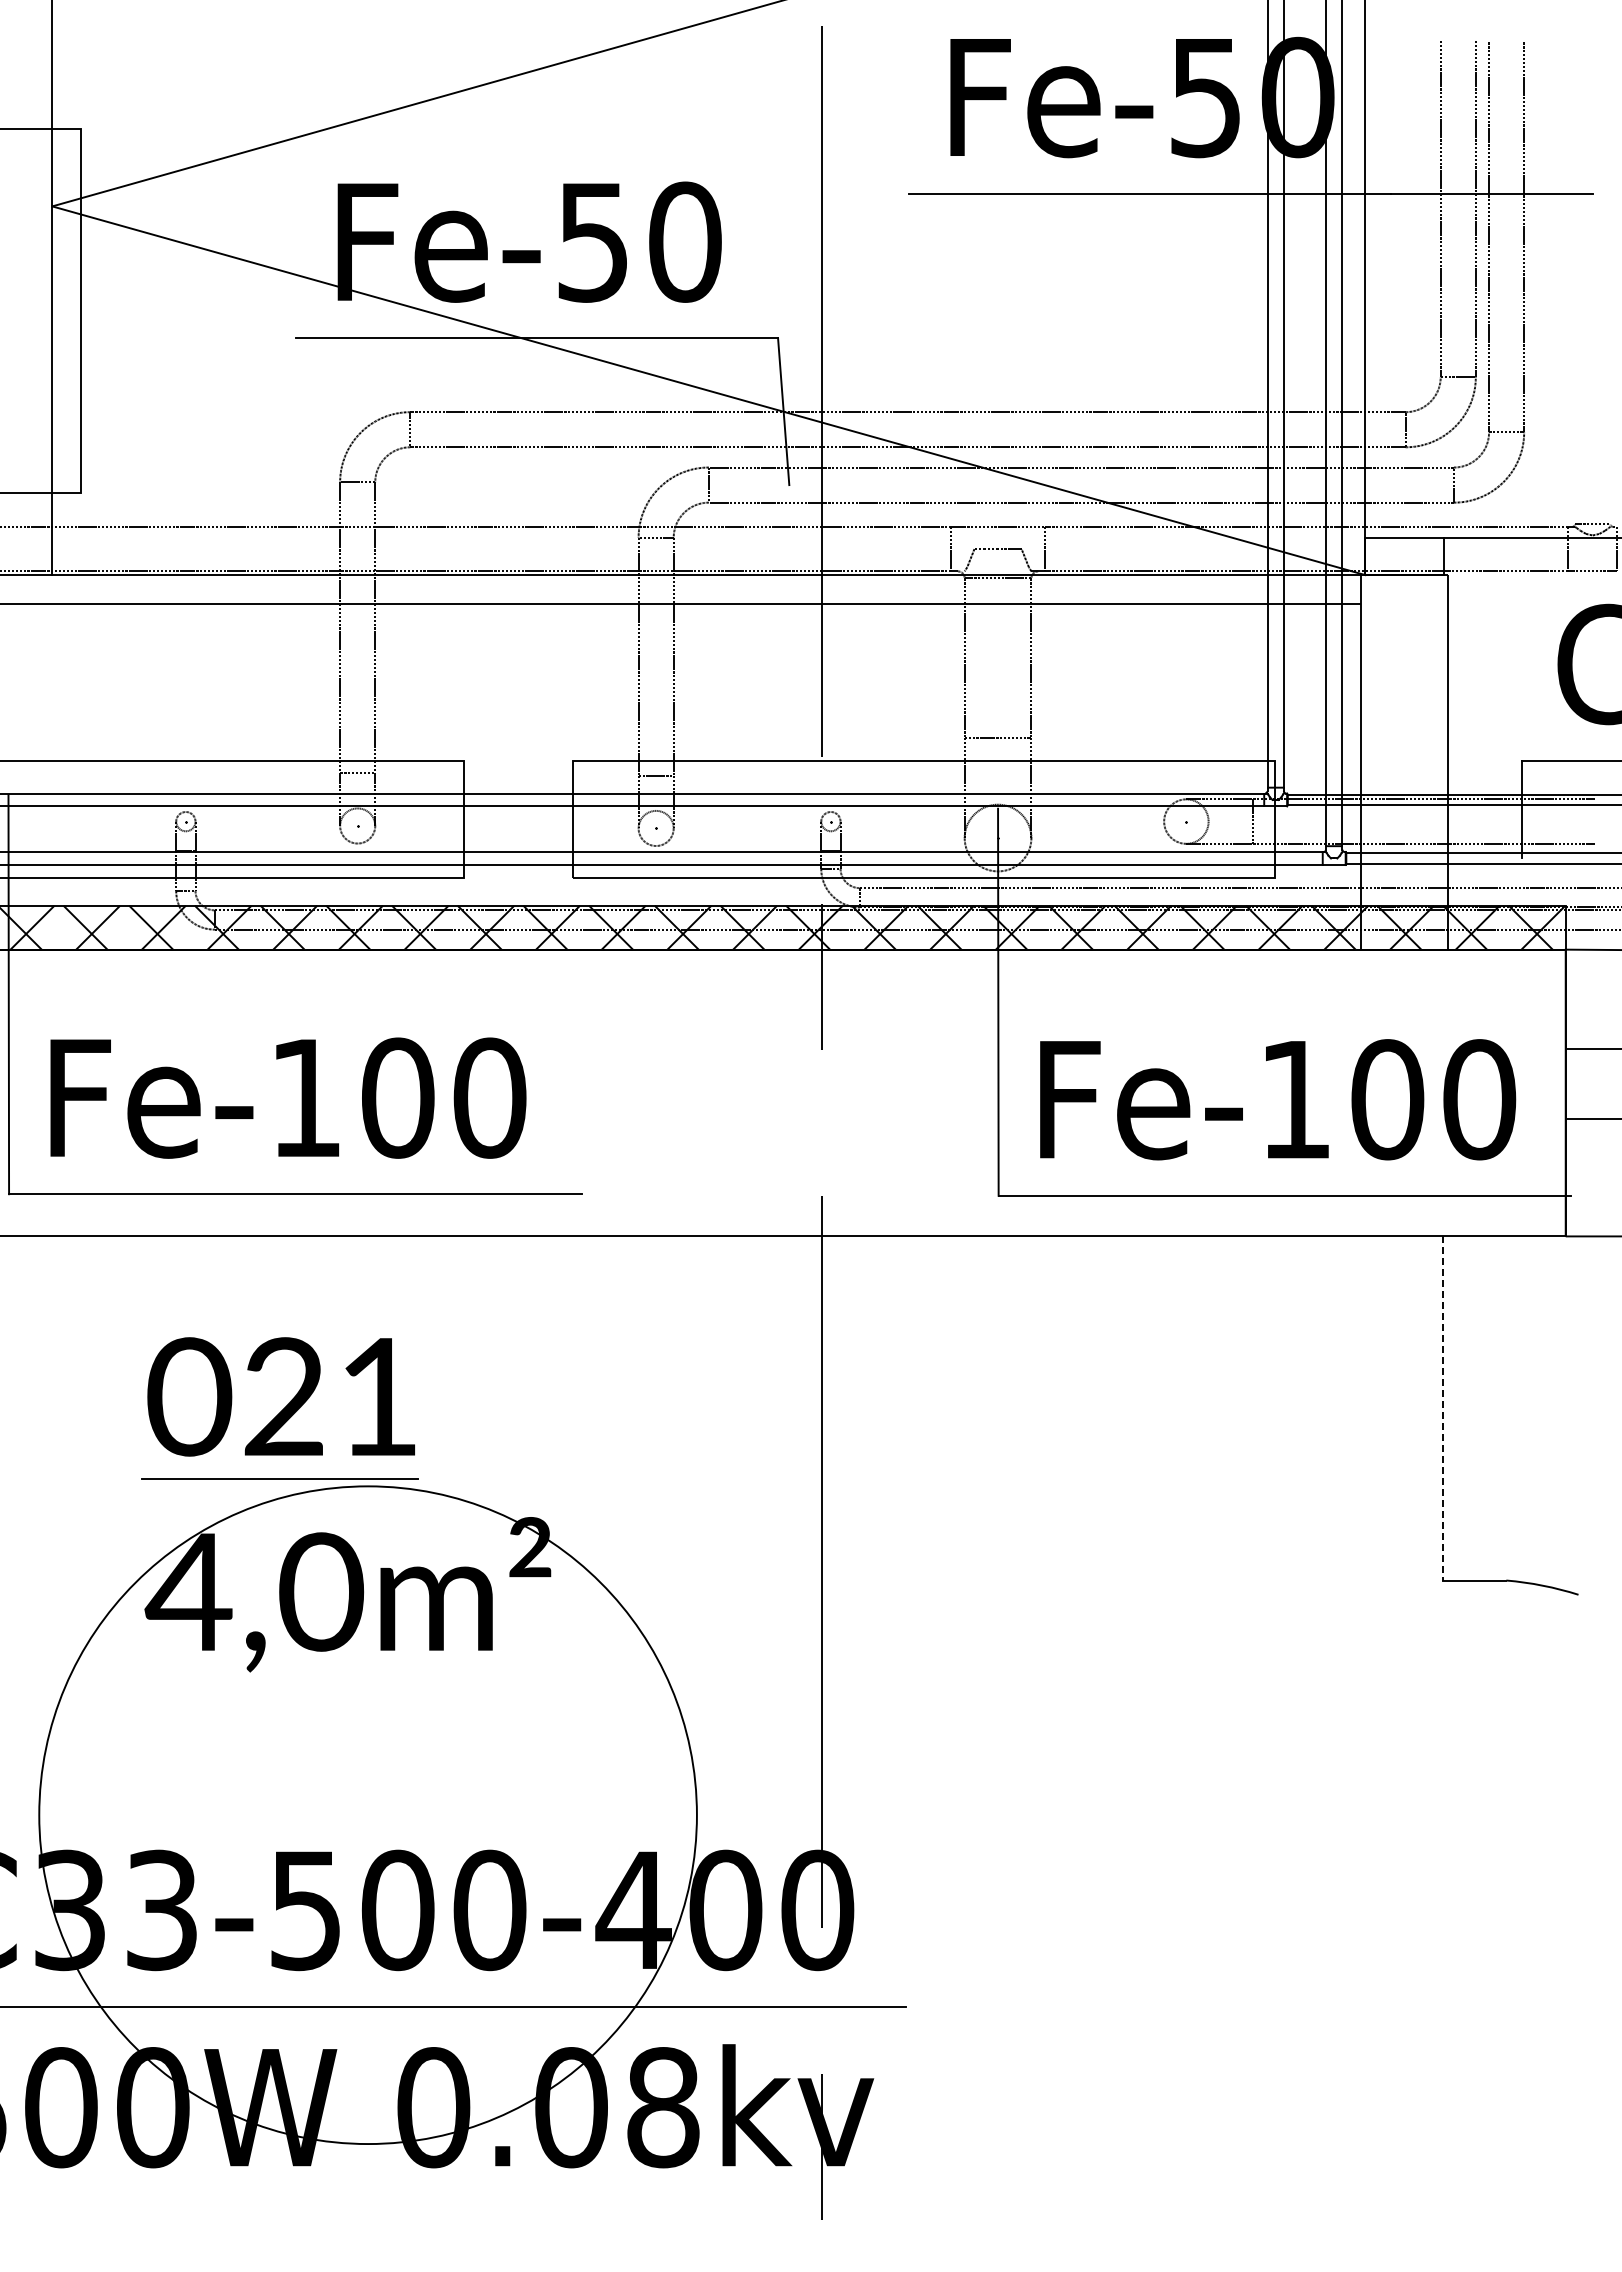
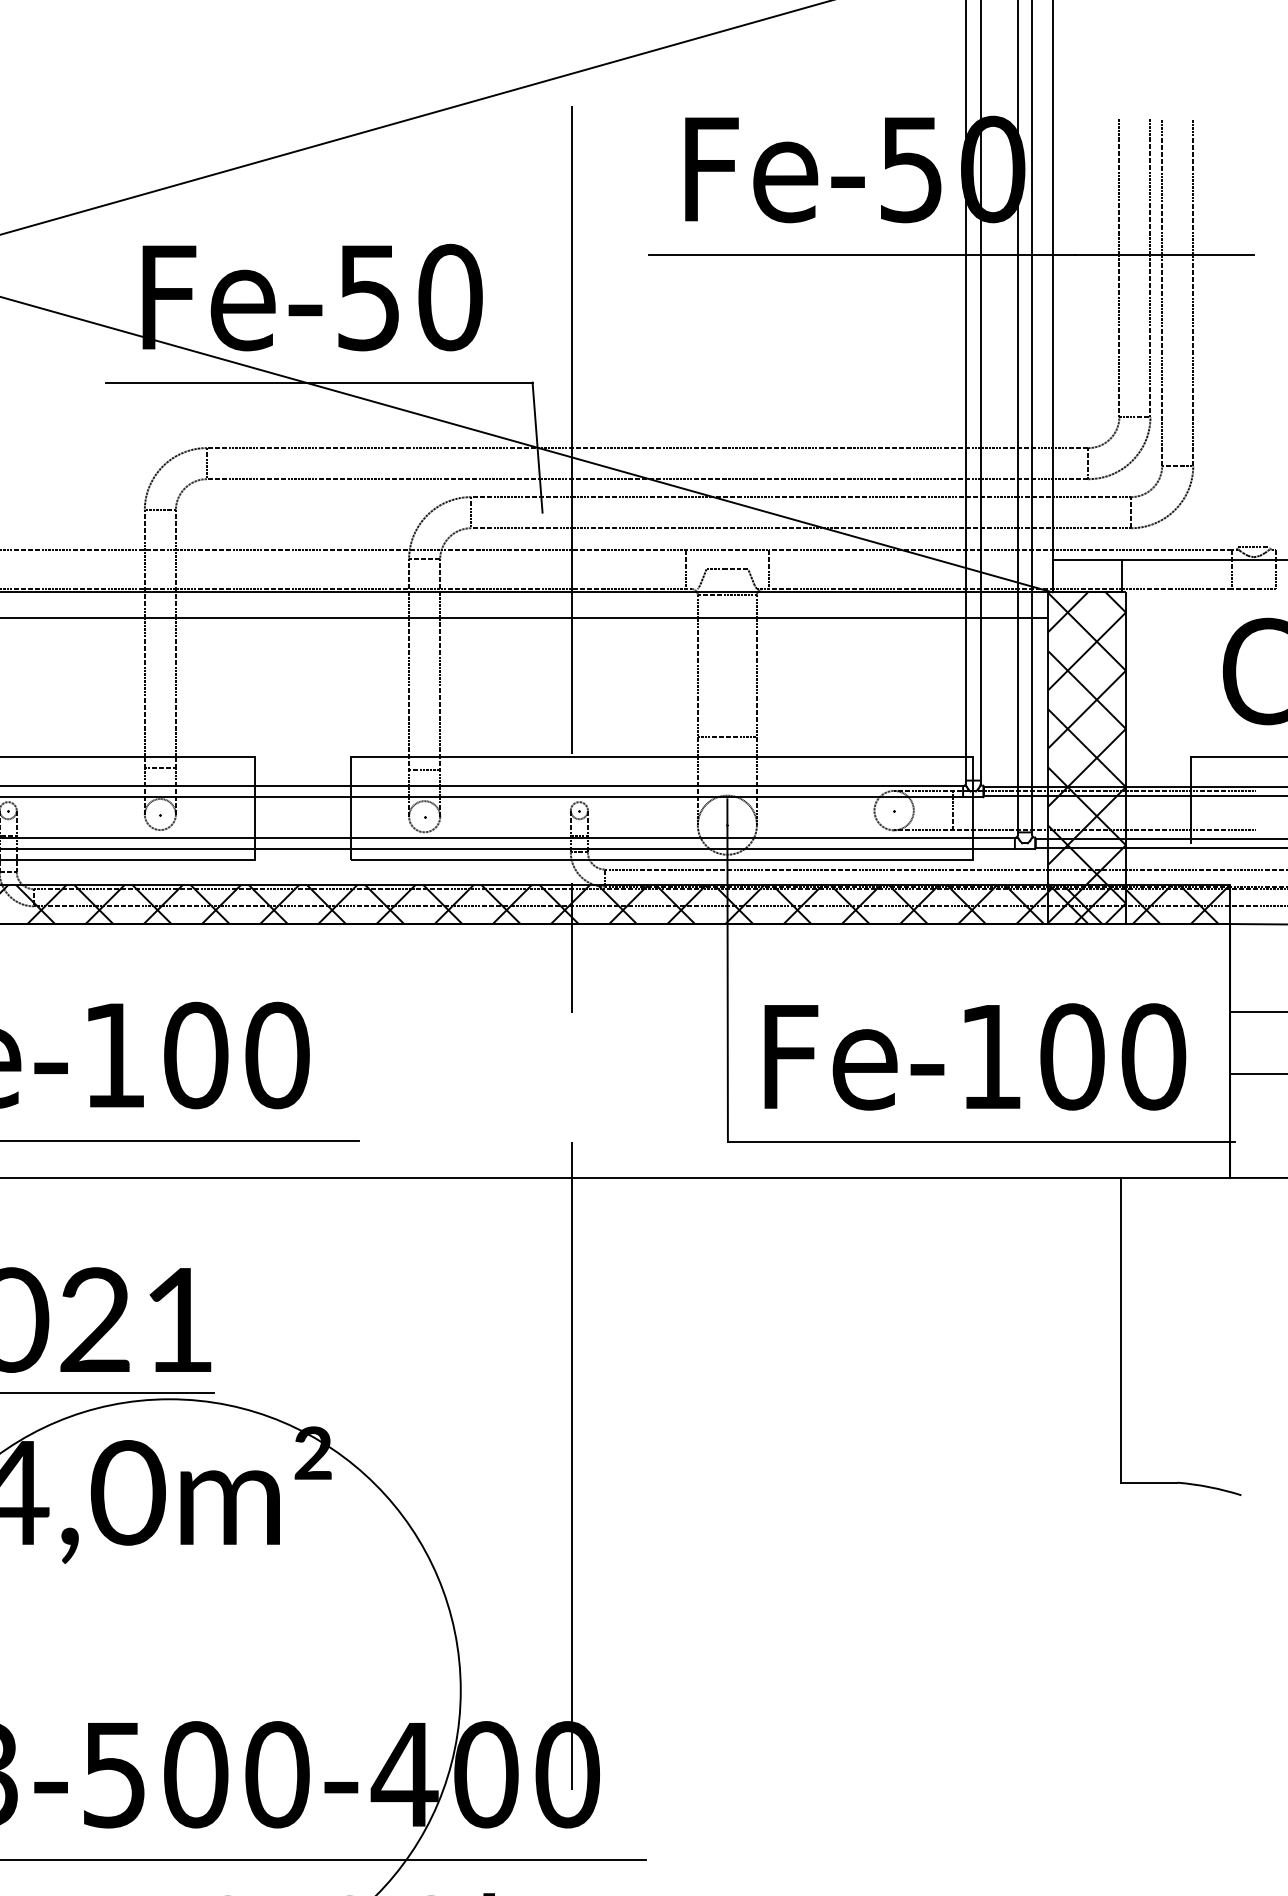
hatch: (1404, 762) -> (1087, 758), added
line: (1442, 1408) -> (1120, 1330), dashed -> solid

